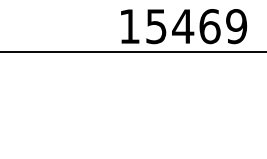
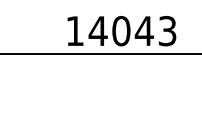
text: (196, 26) -> (132, 31), 15469 -> 14043

